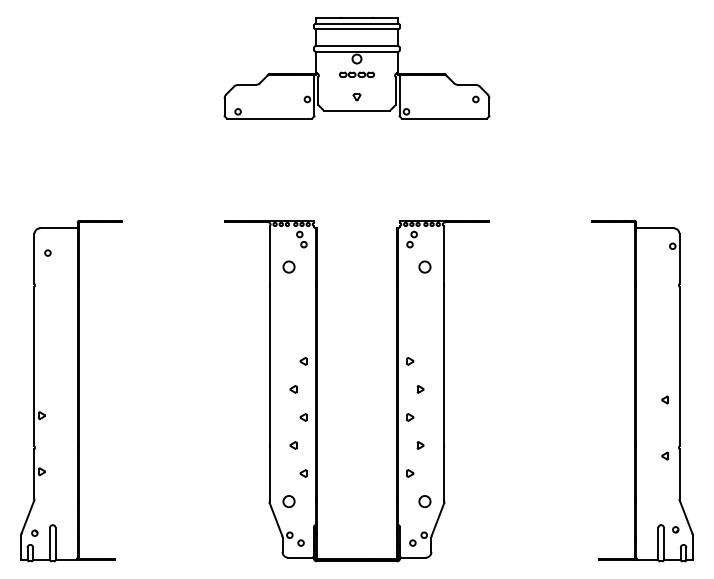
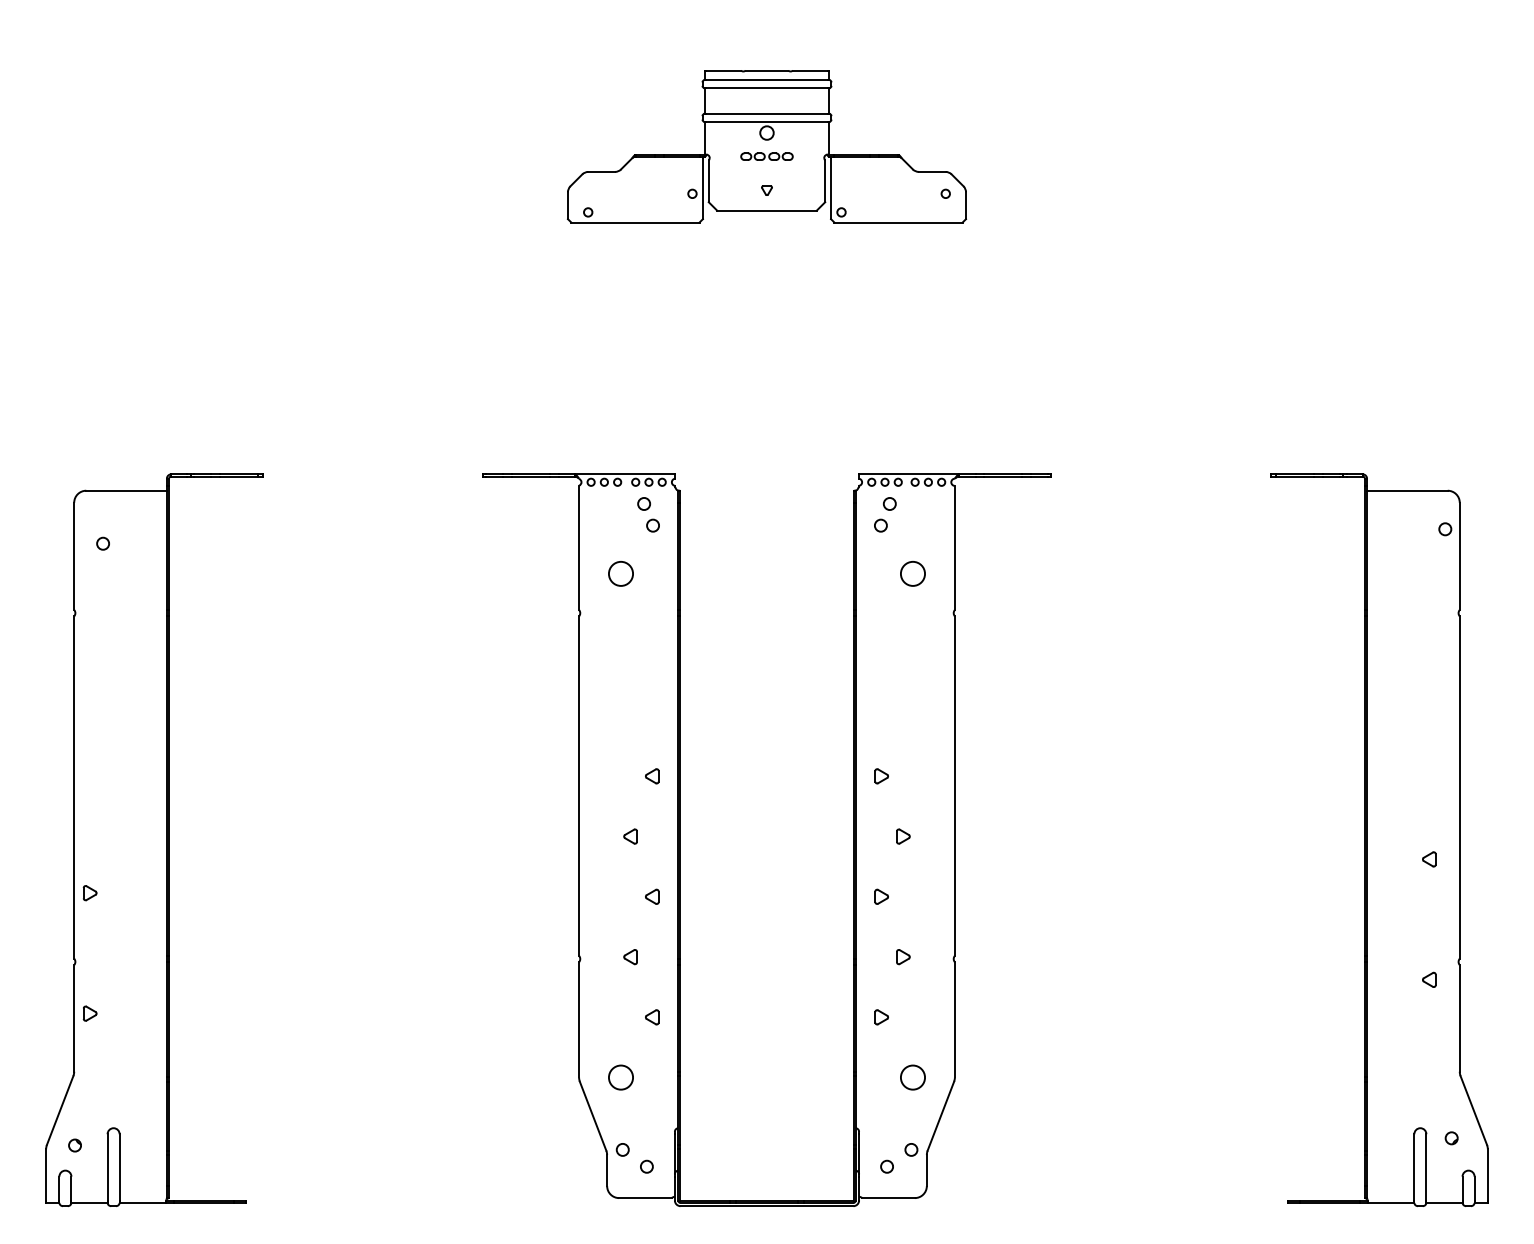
part: (356, 68) -> (765, 147), size x0.7

